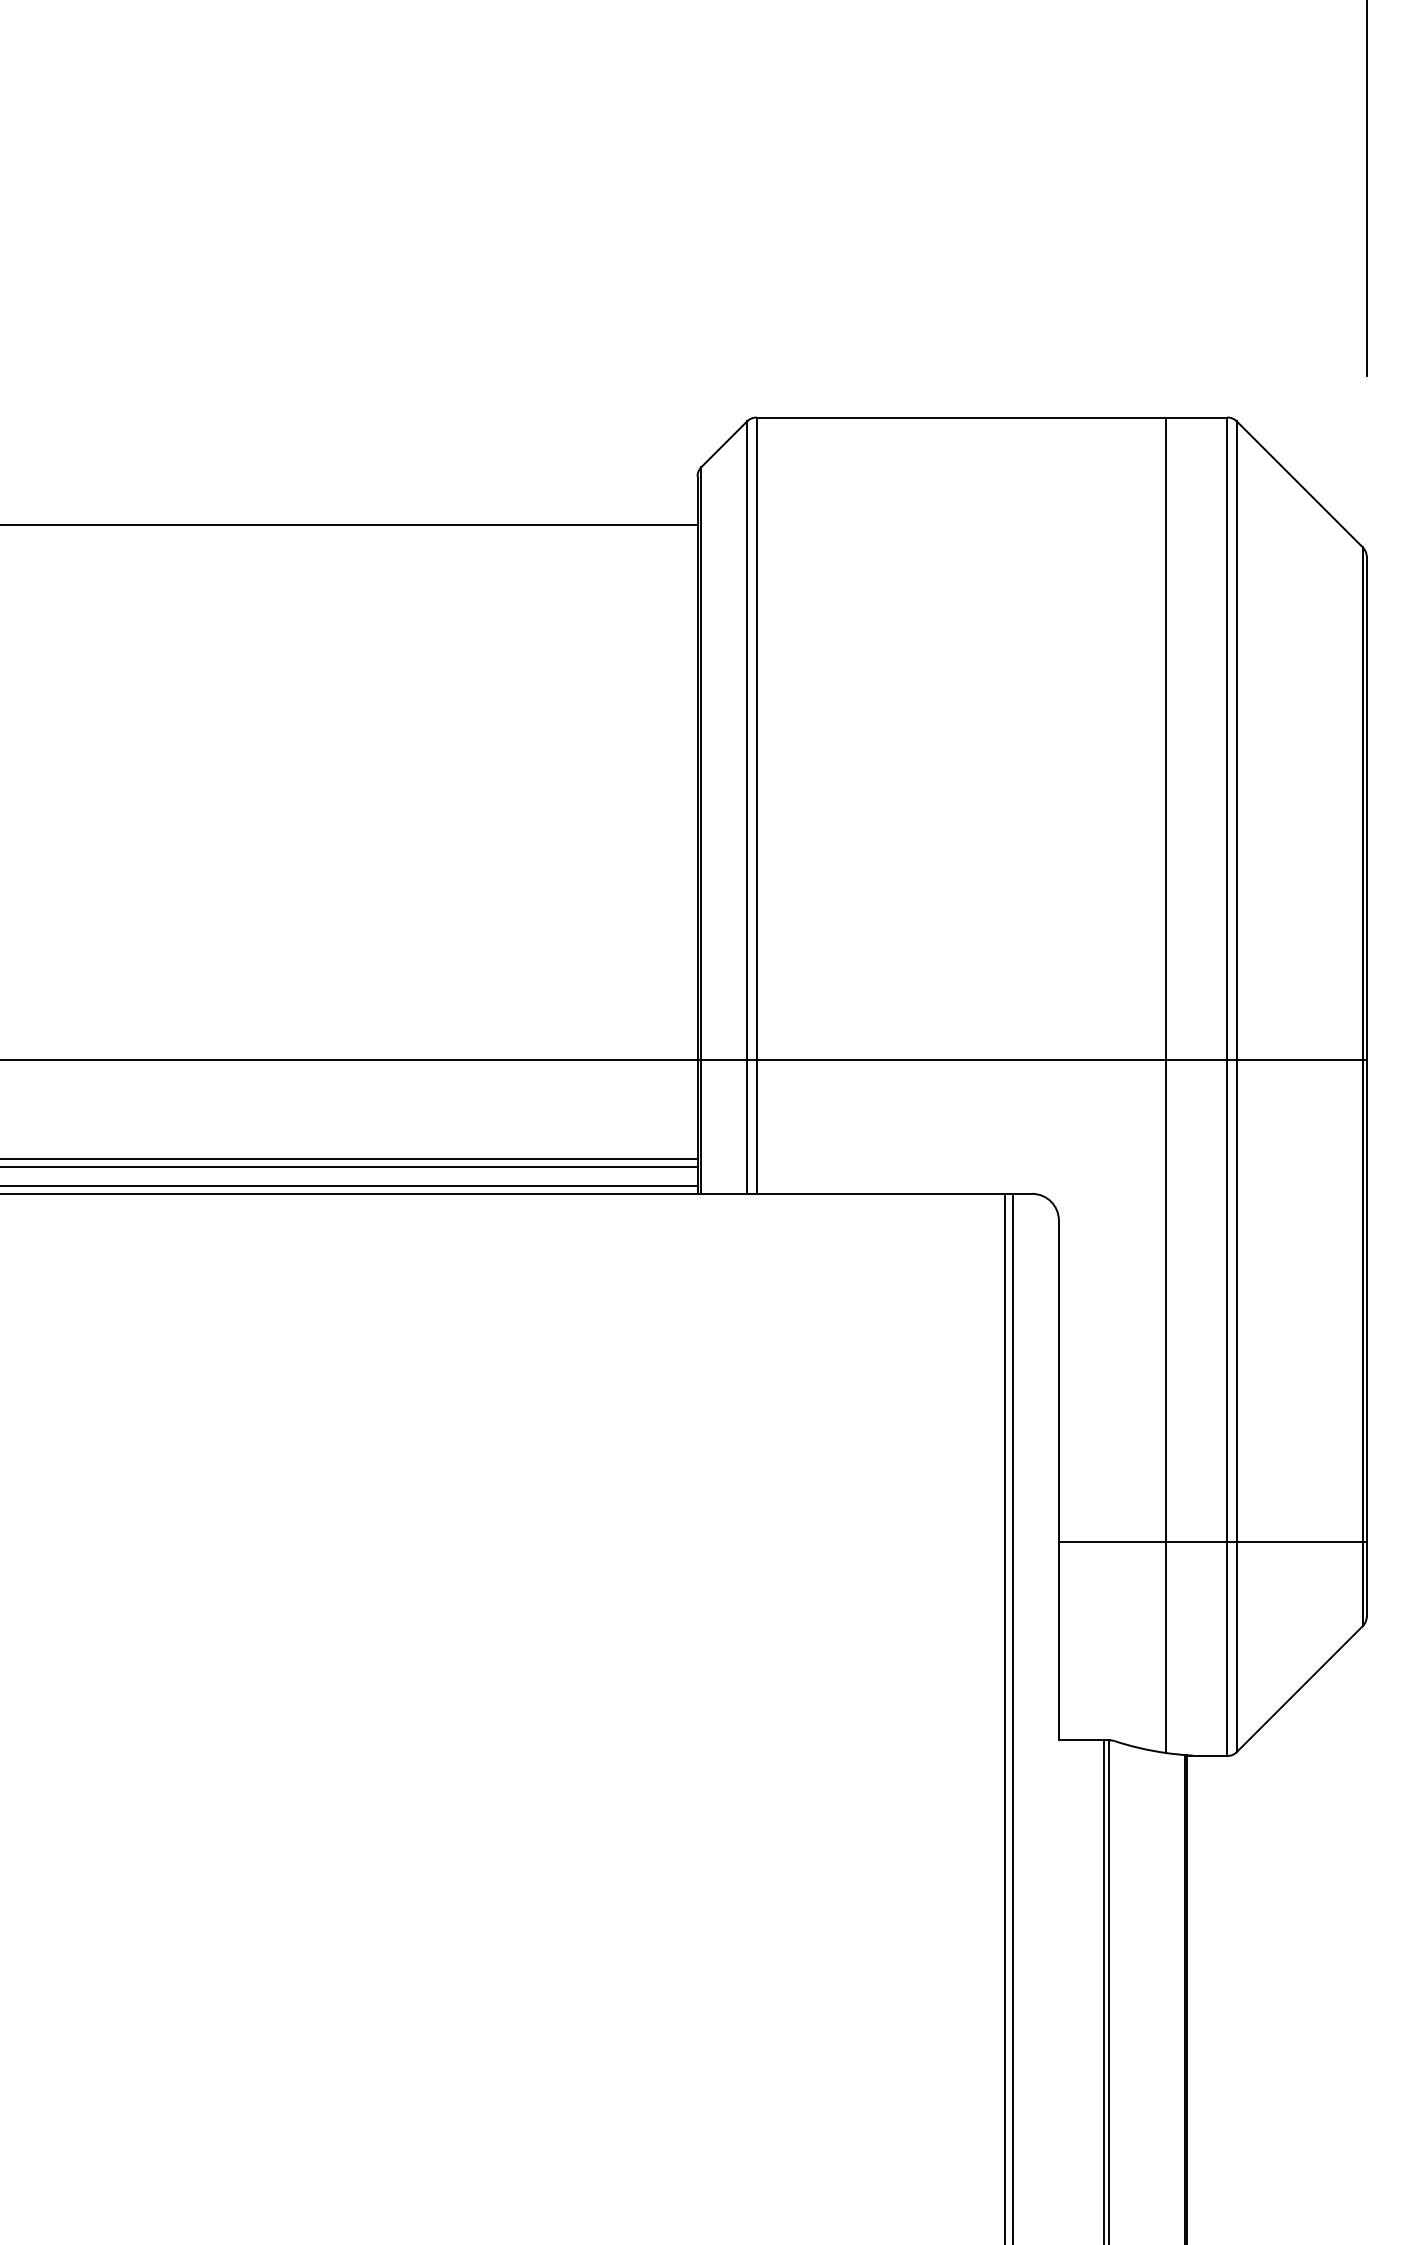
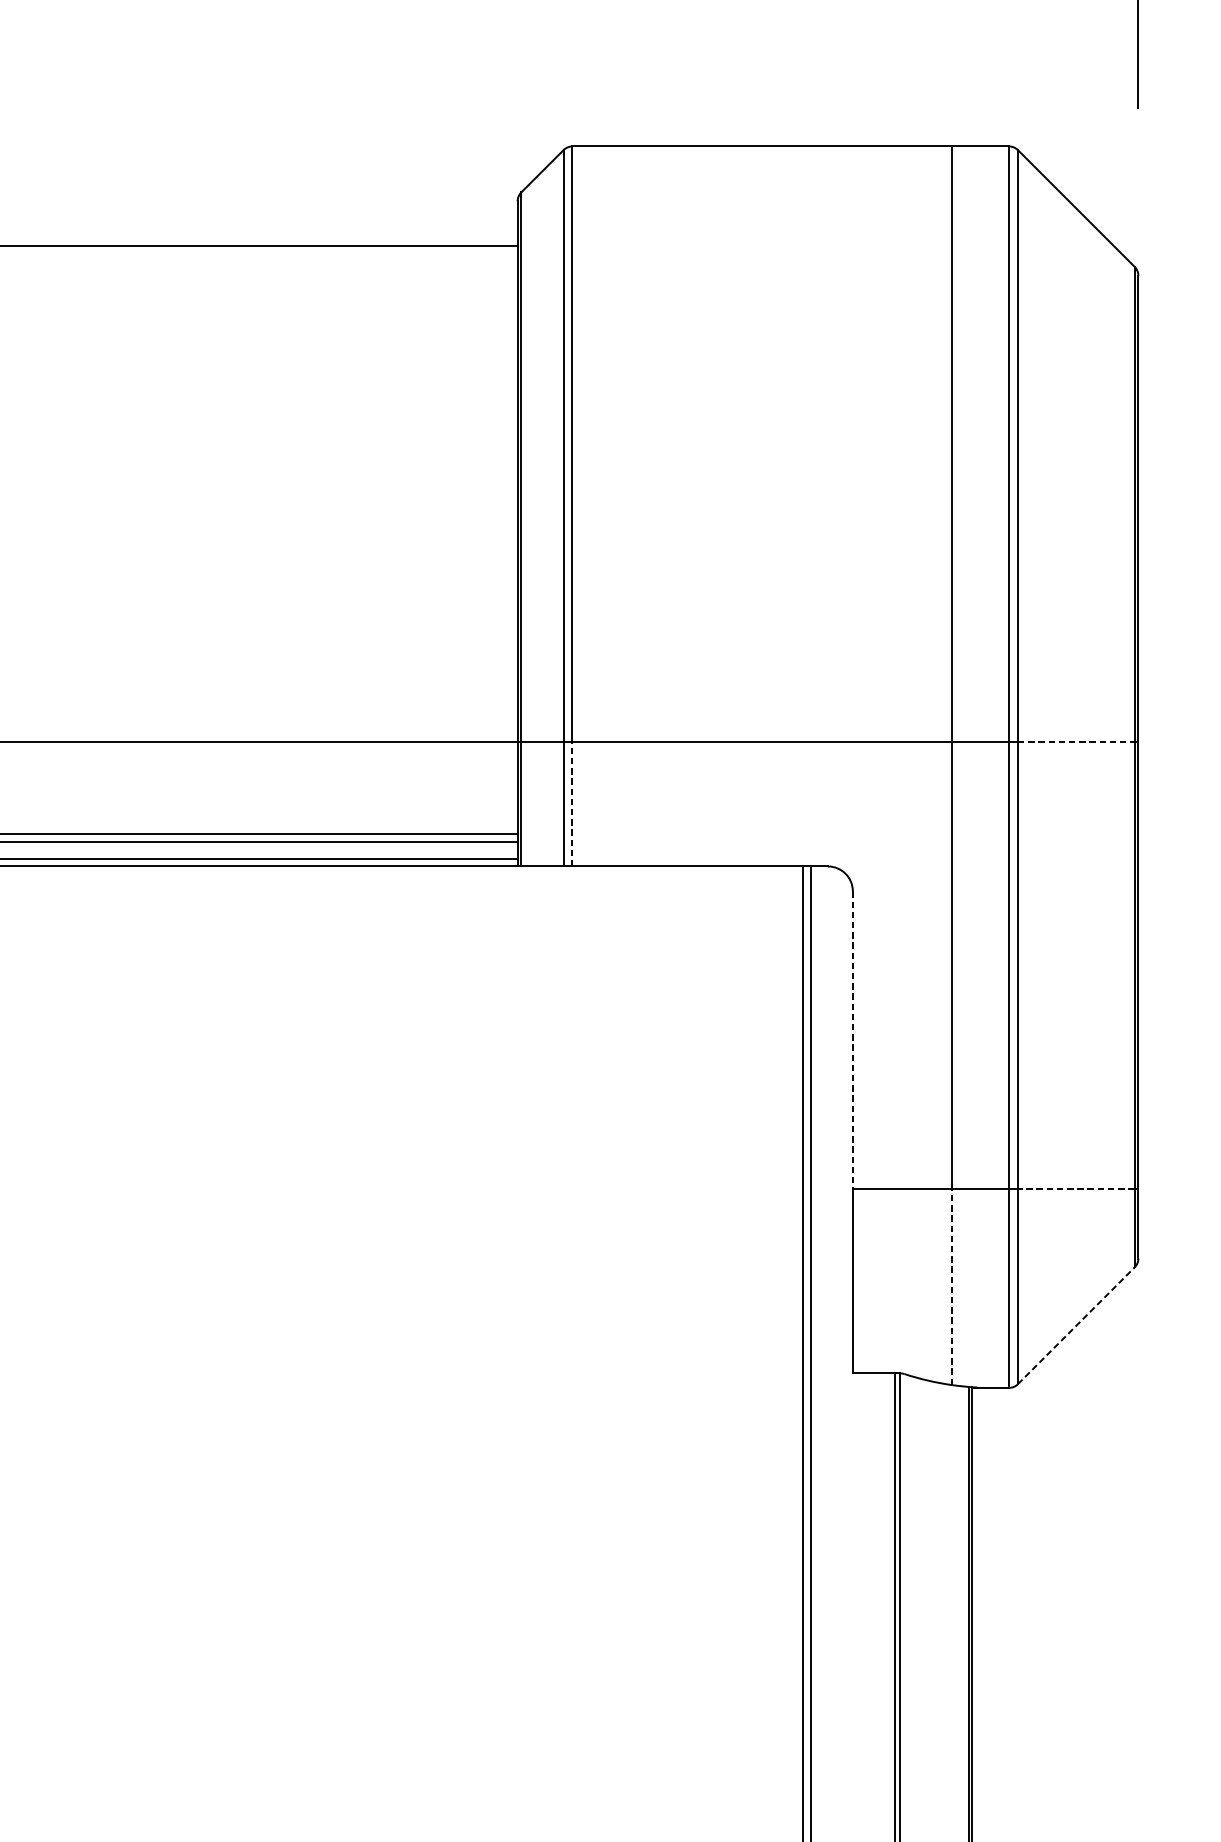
line: (1300, 1059) -> (1076, 741), solid -> dashed
line: (756, 1126) -> (572, 804), solid -> dashed
line: (1058, 1381) -> (852, 1040), solid -> dashed
line: (1299, 1541) -> (1076, 1188), solid -> dashed
line: (1165, 1647) -> (951, 1287), solid -> dashed
line: (1300, 1688) -> (1076, 1325), solid -> dashed

